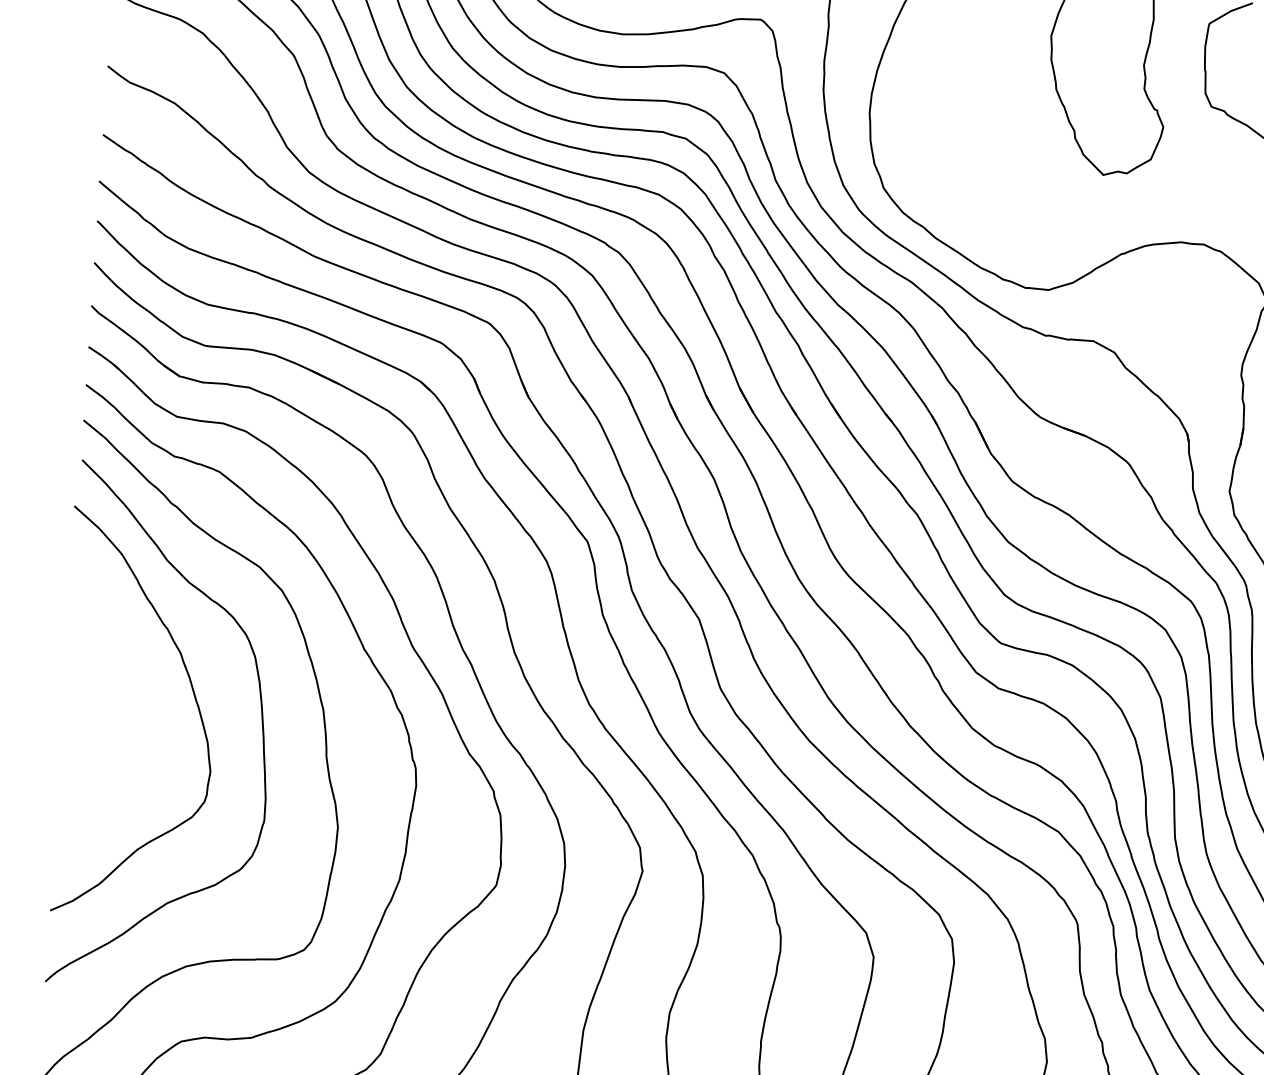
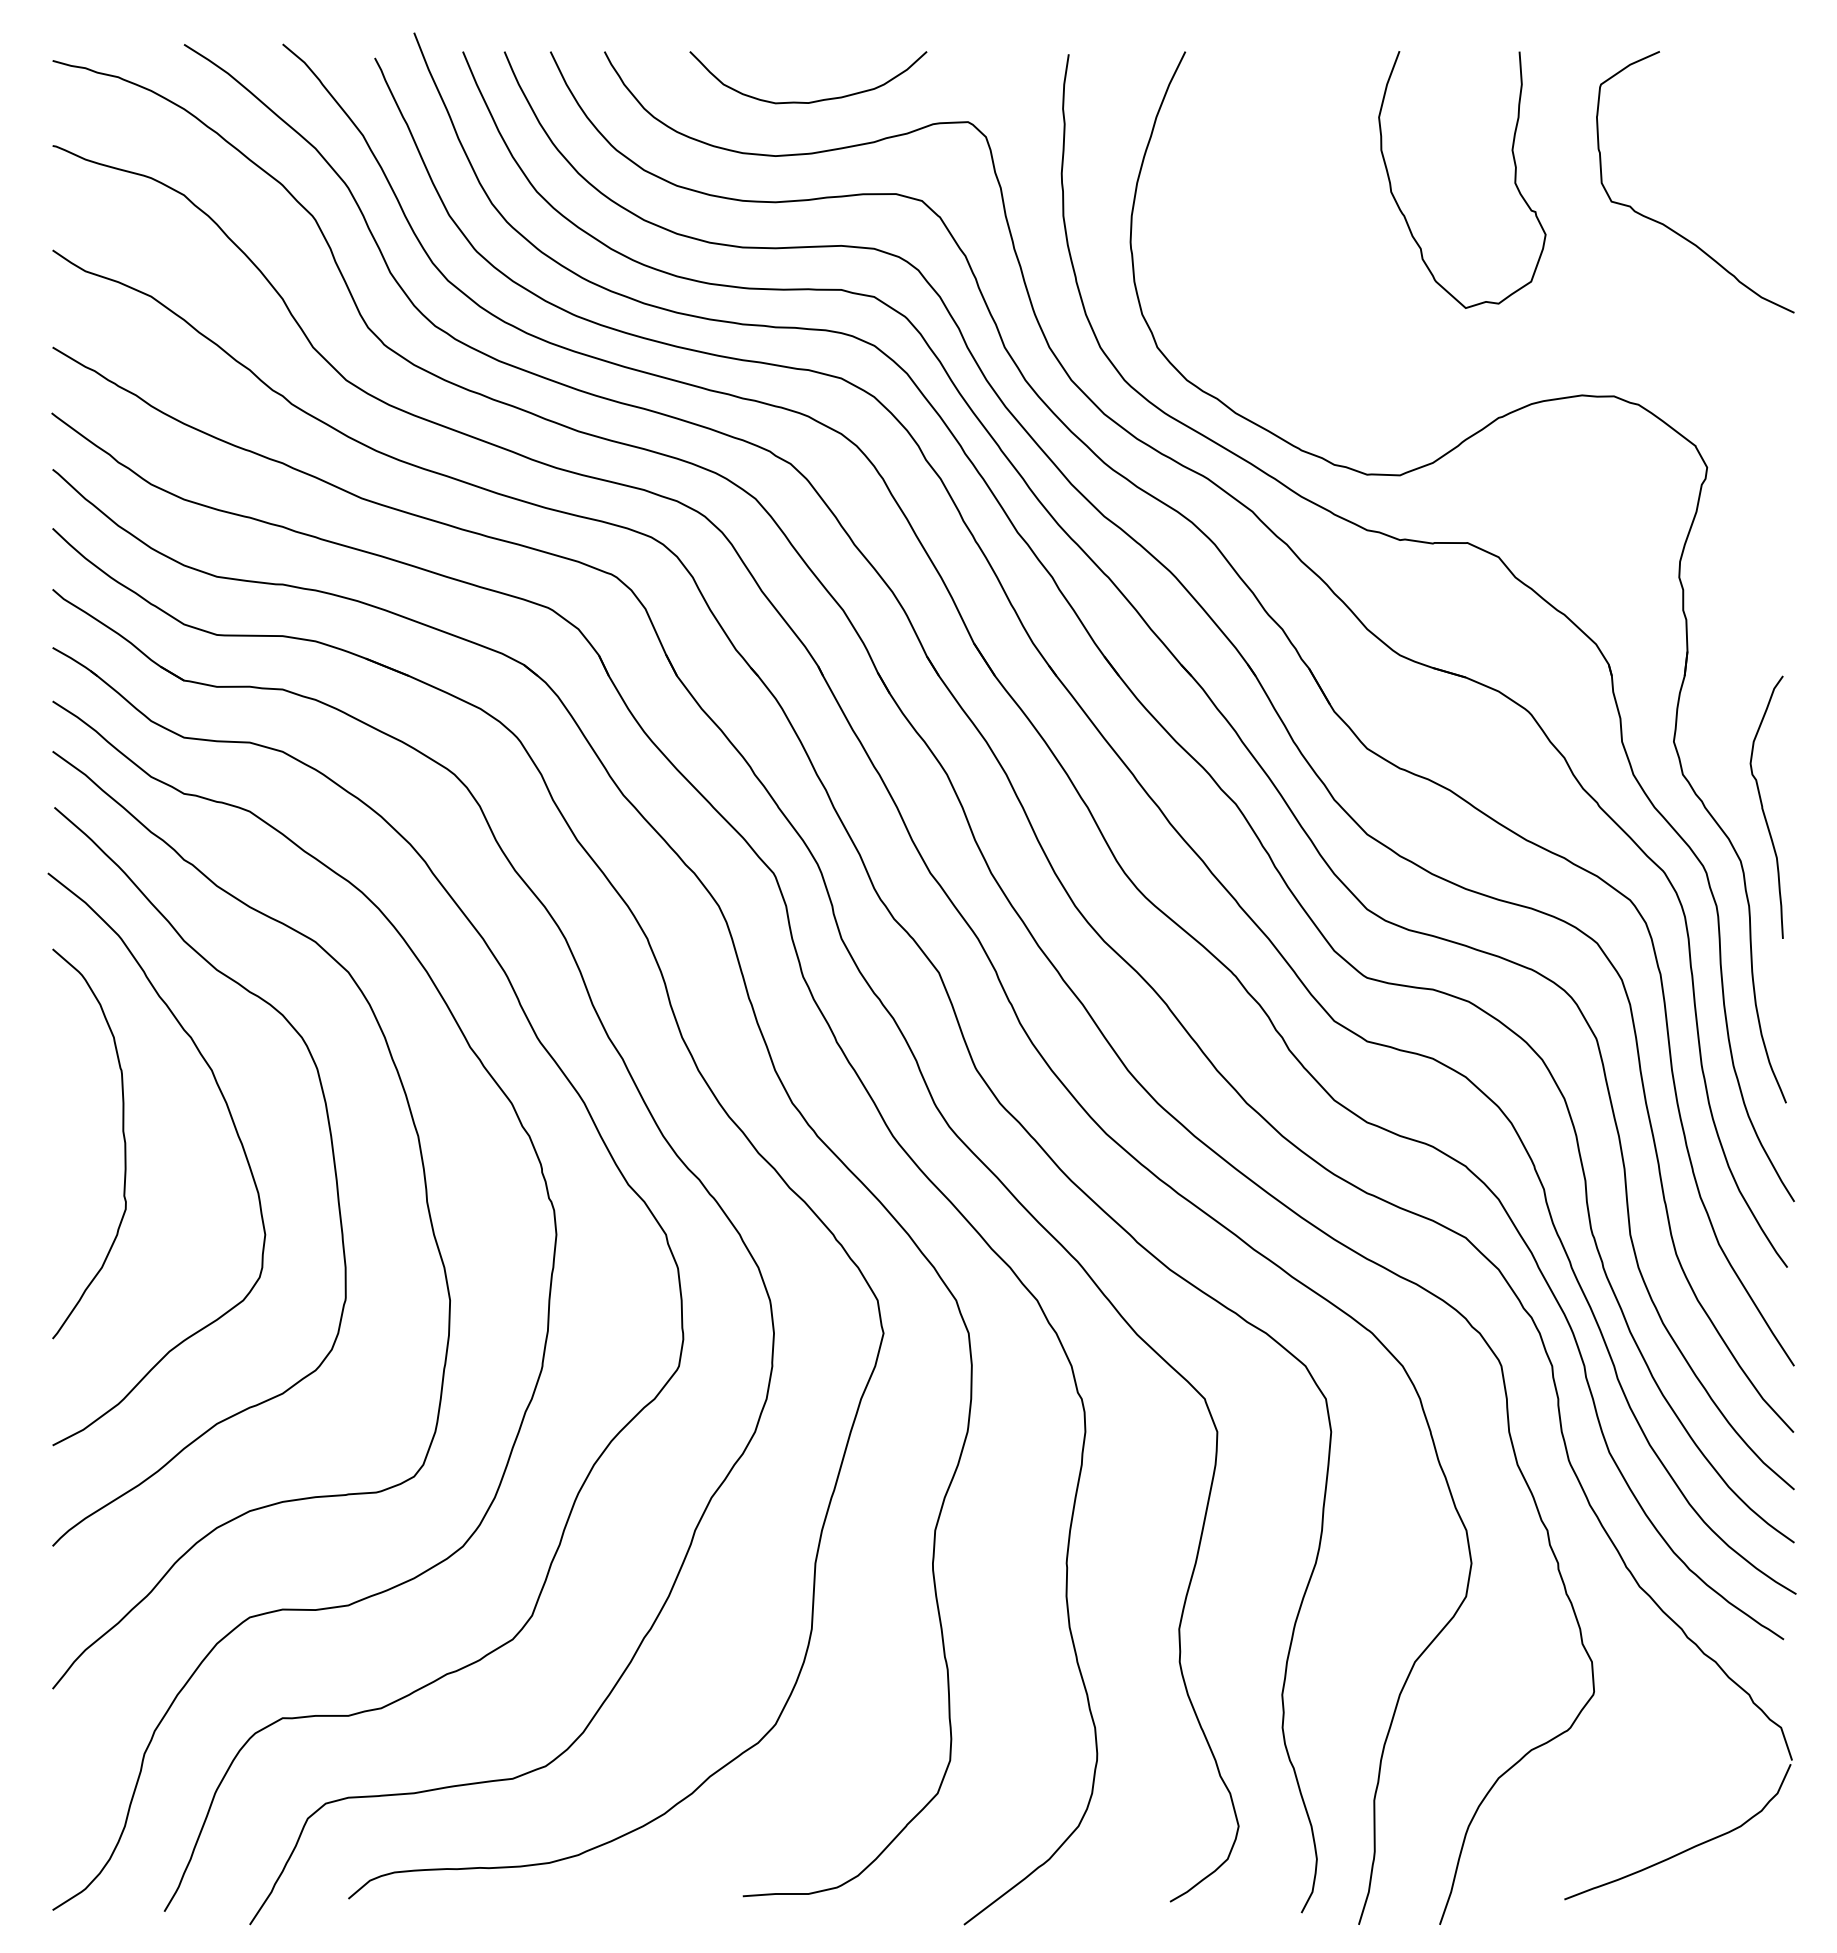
curve: (114, 697) -> (123, 1139), added

